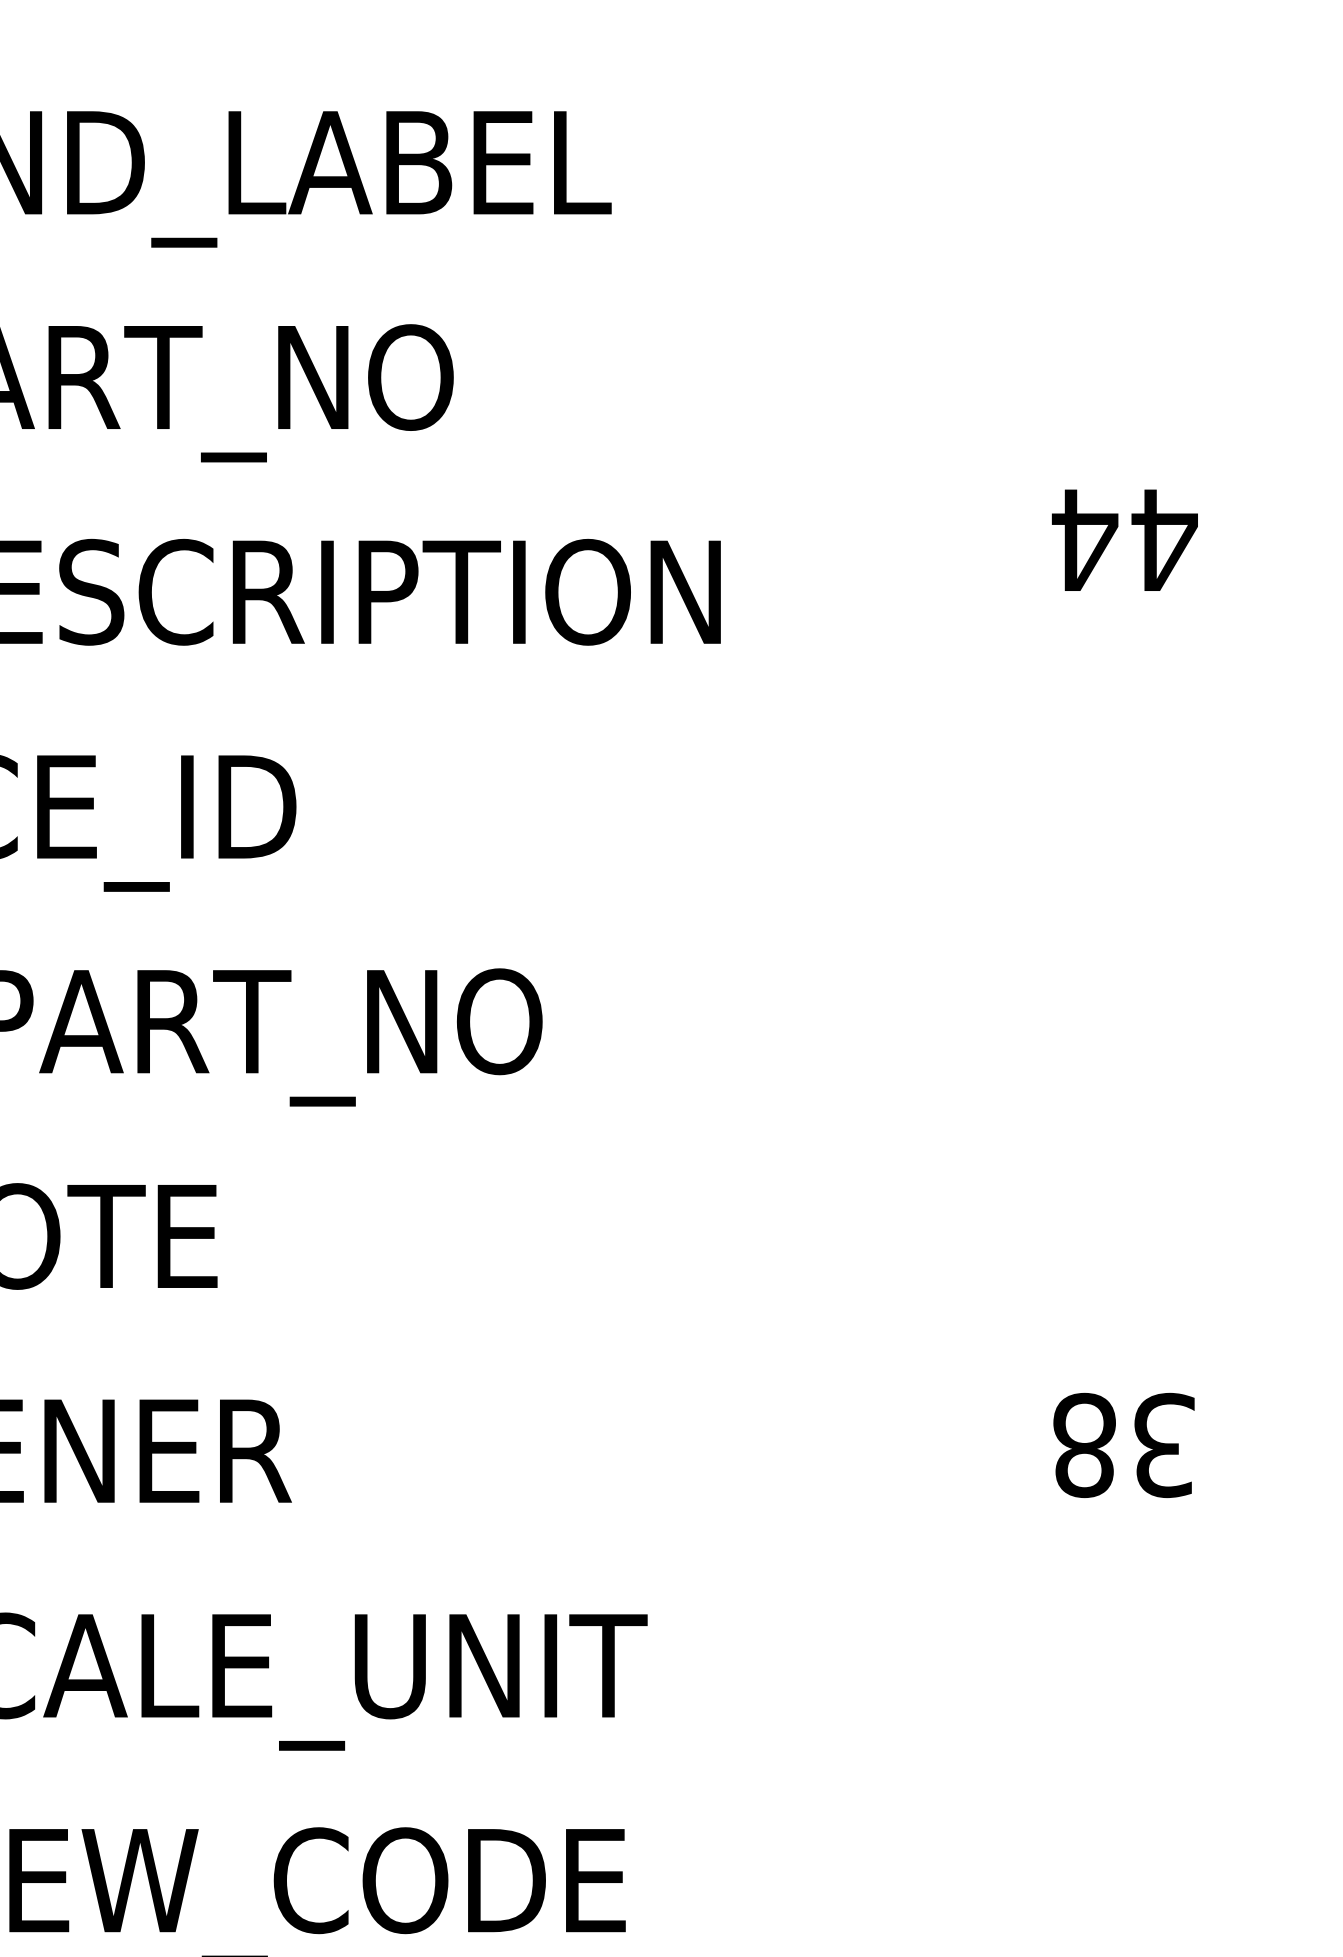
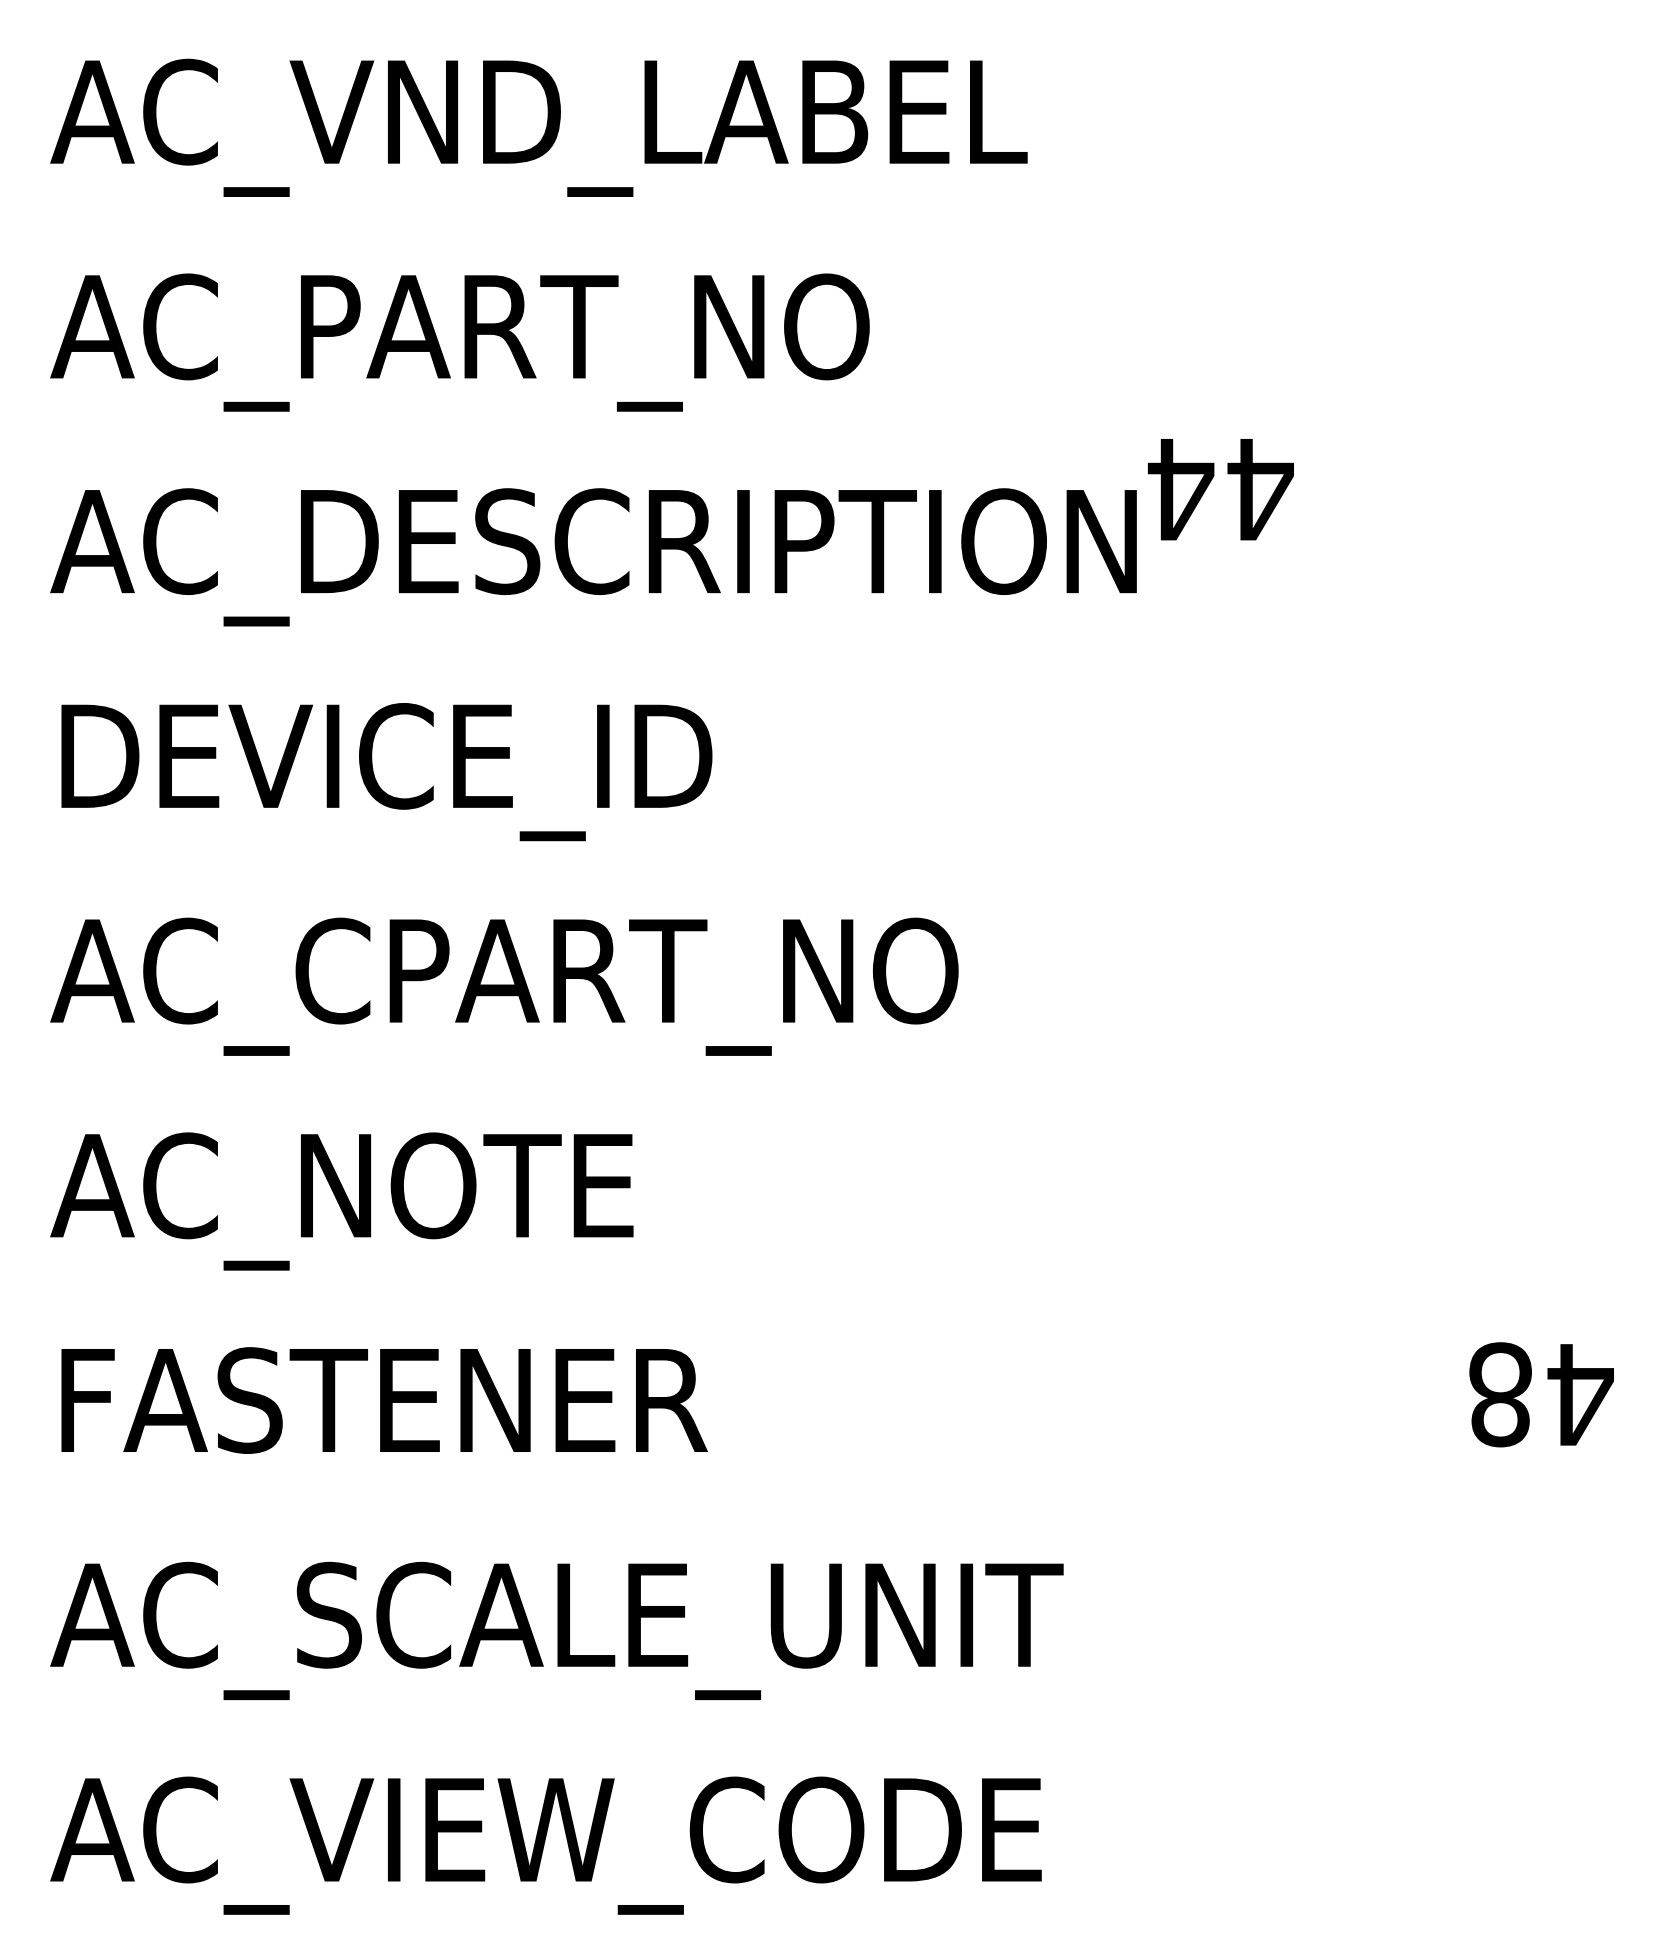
text: (1124, 540) -> (1220, 489), moved
text: (1164, 1445) -> (1580, 1394), 38 -> 48

